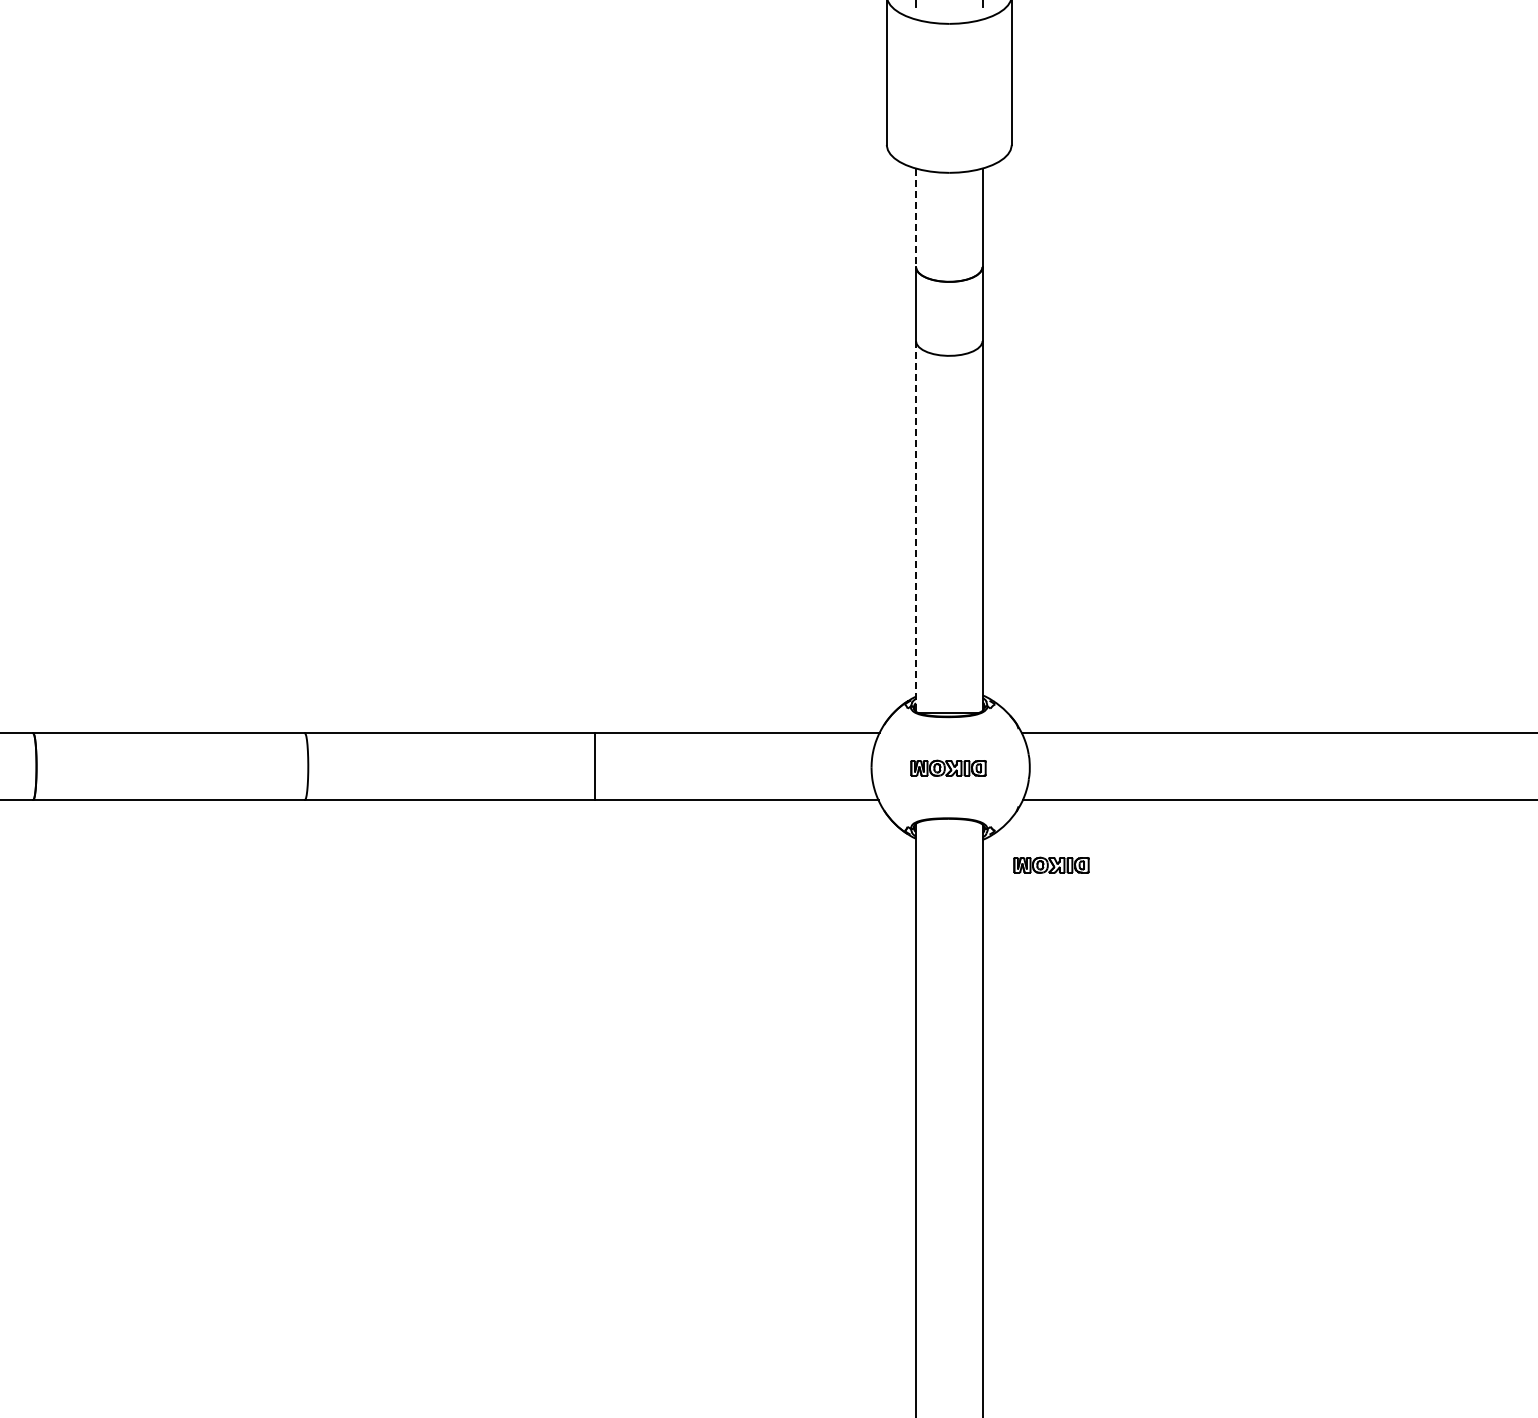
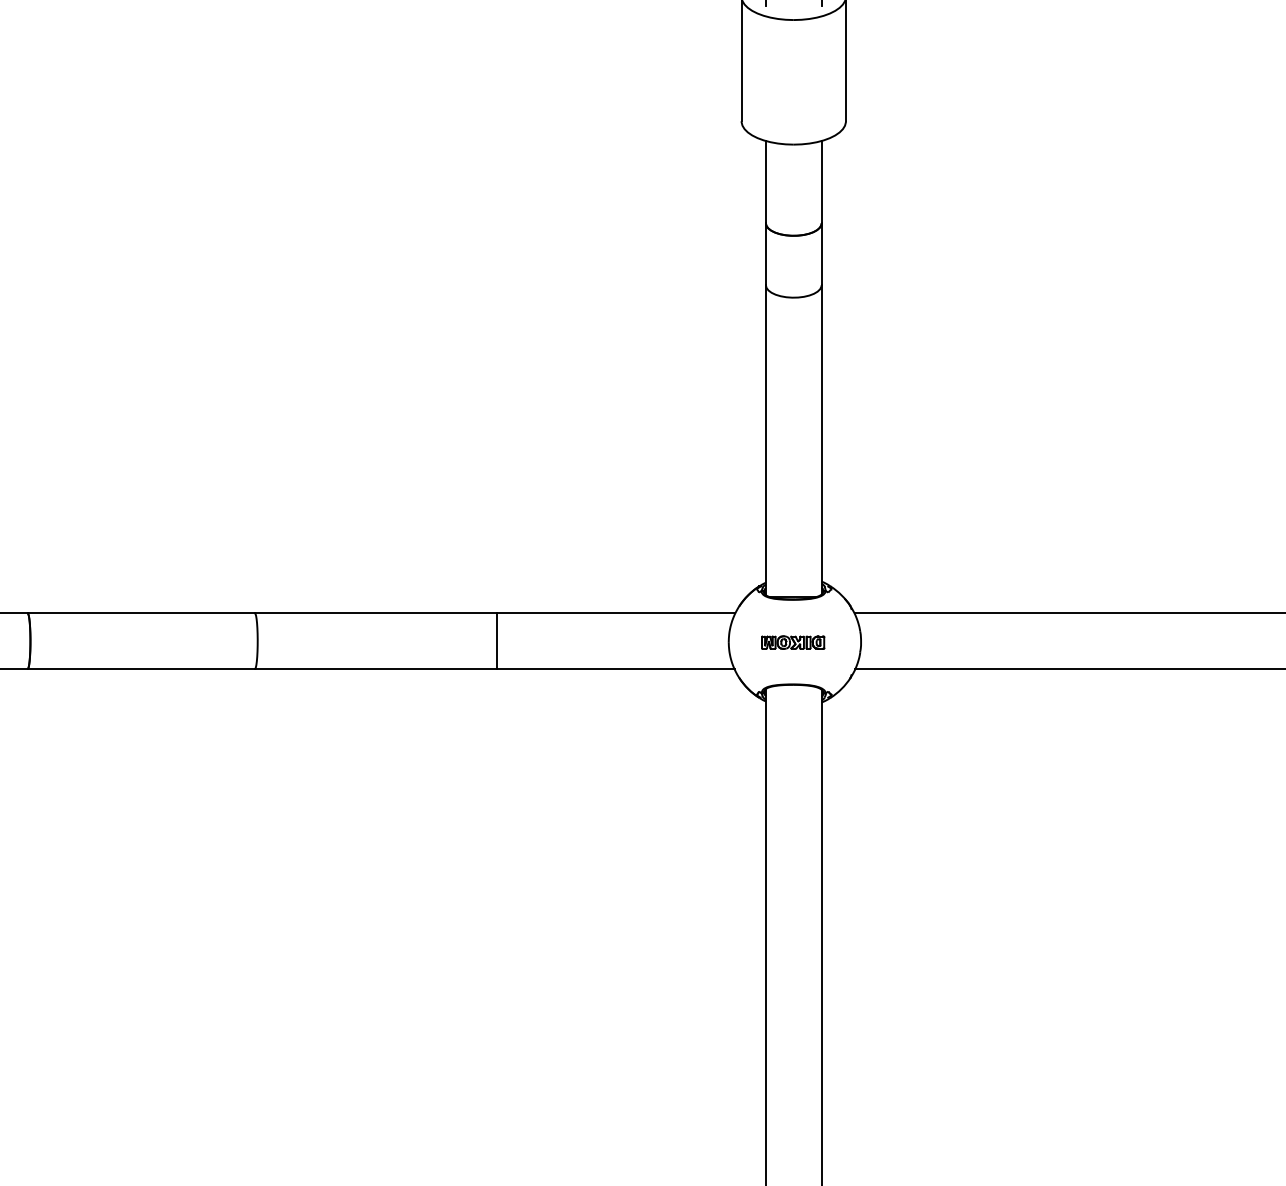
line: (915, 218) -> (765, 182), dashed -> solid
line: (915, 526) -> (765, 440), dashed -> solid
part: (1051, 864) -> (879, 723), removed

